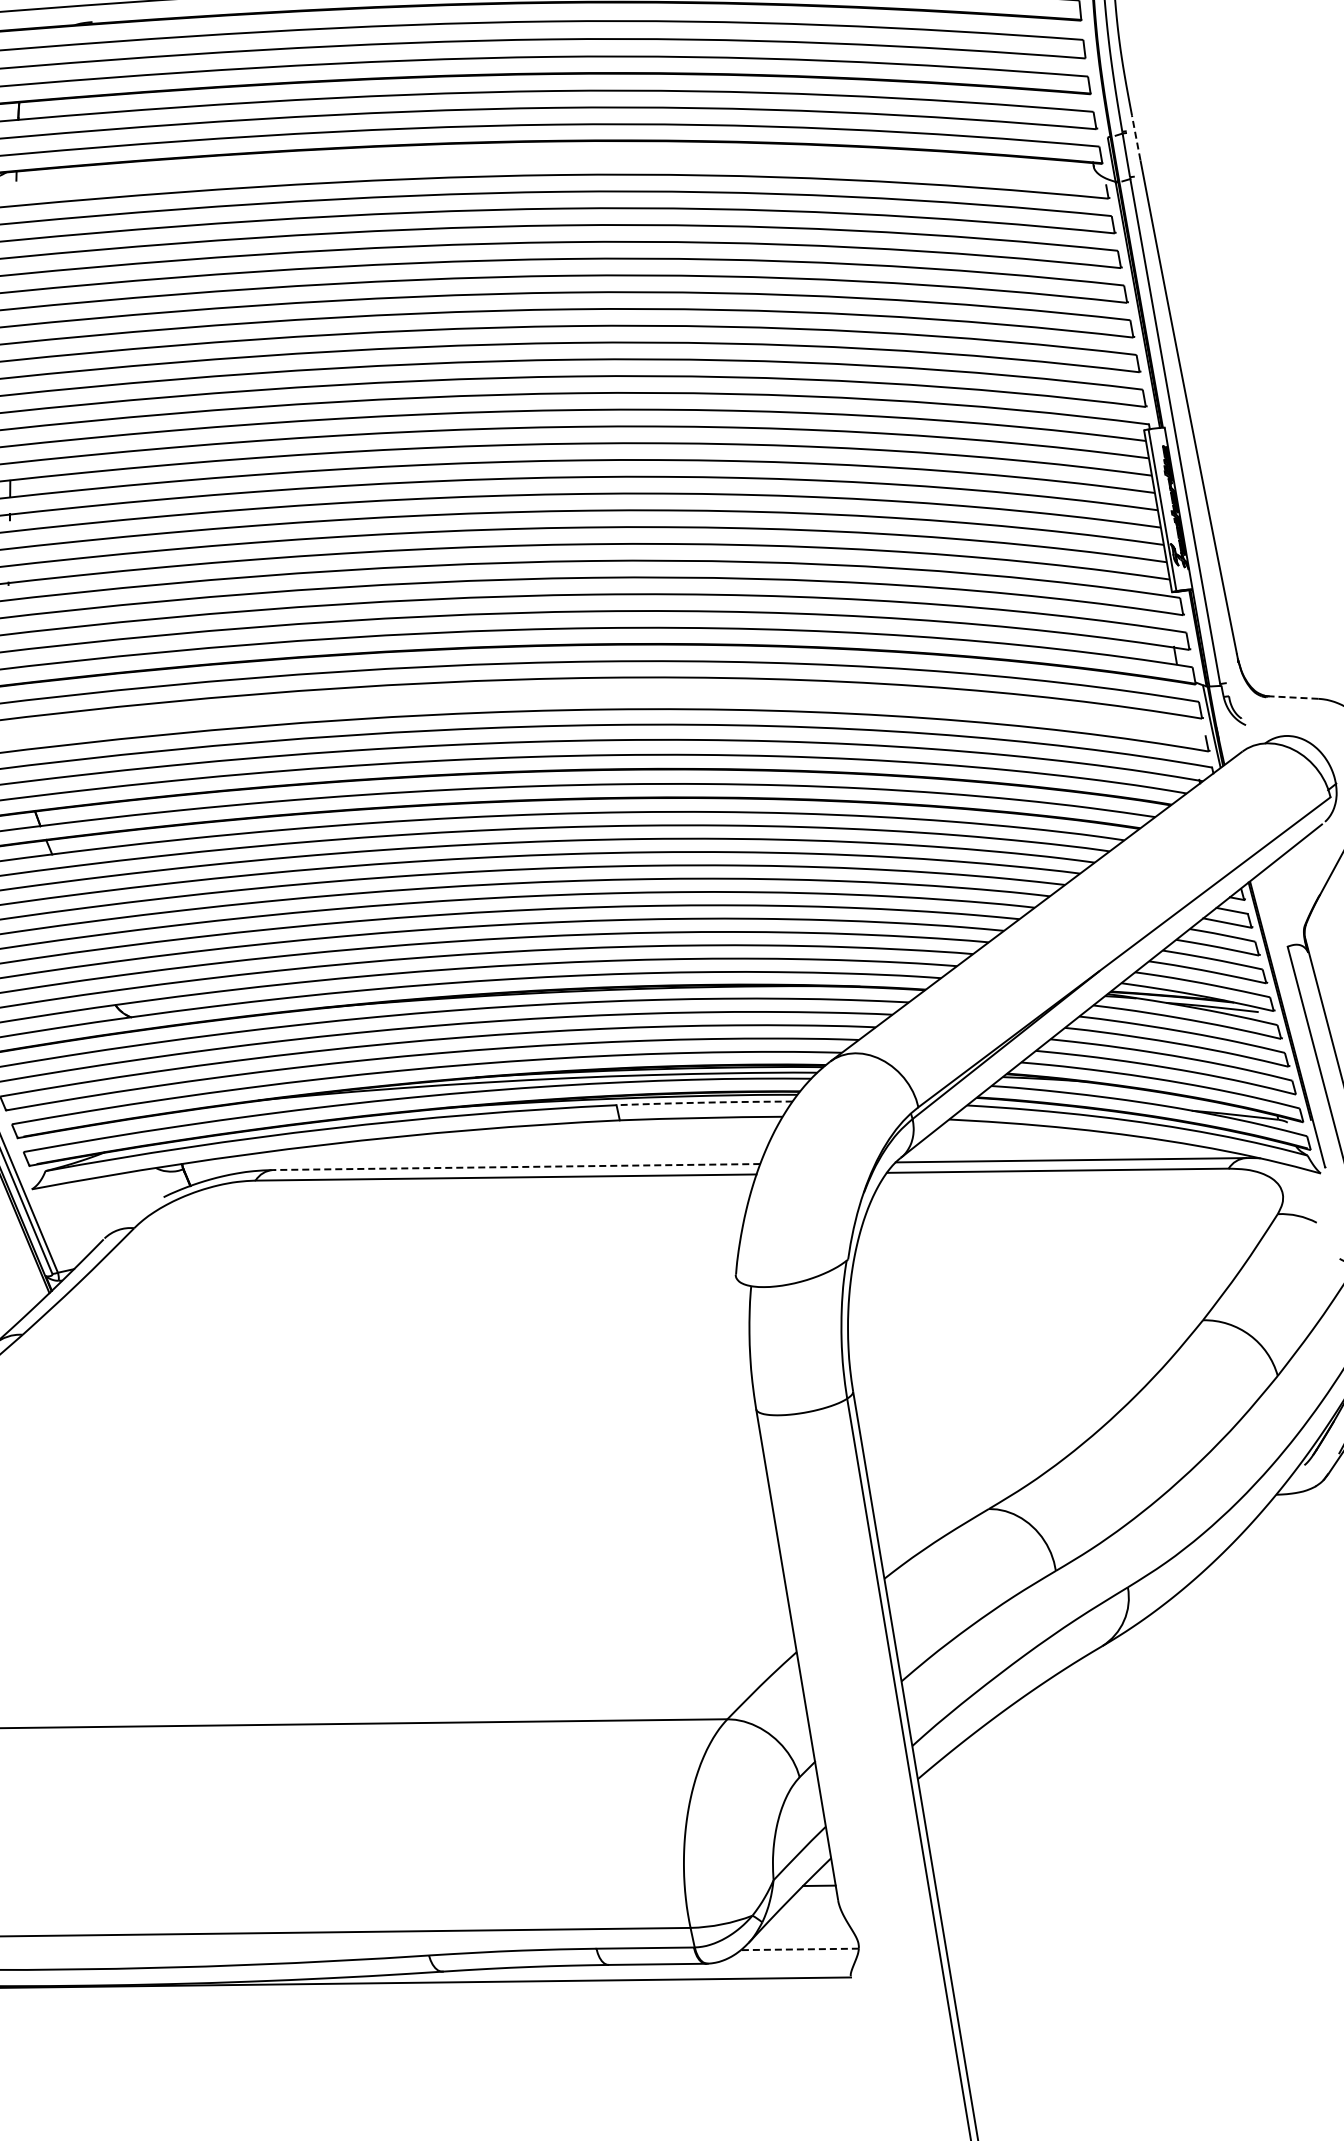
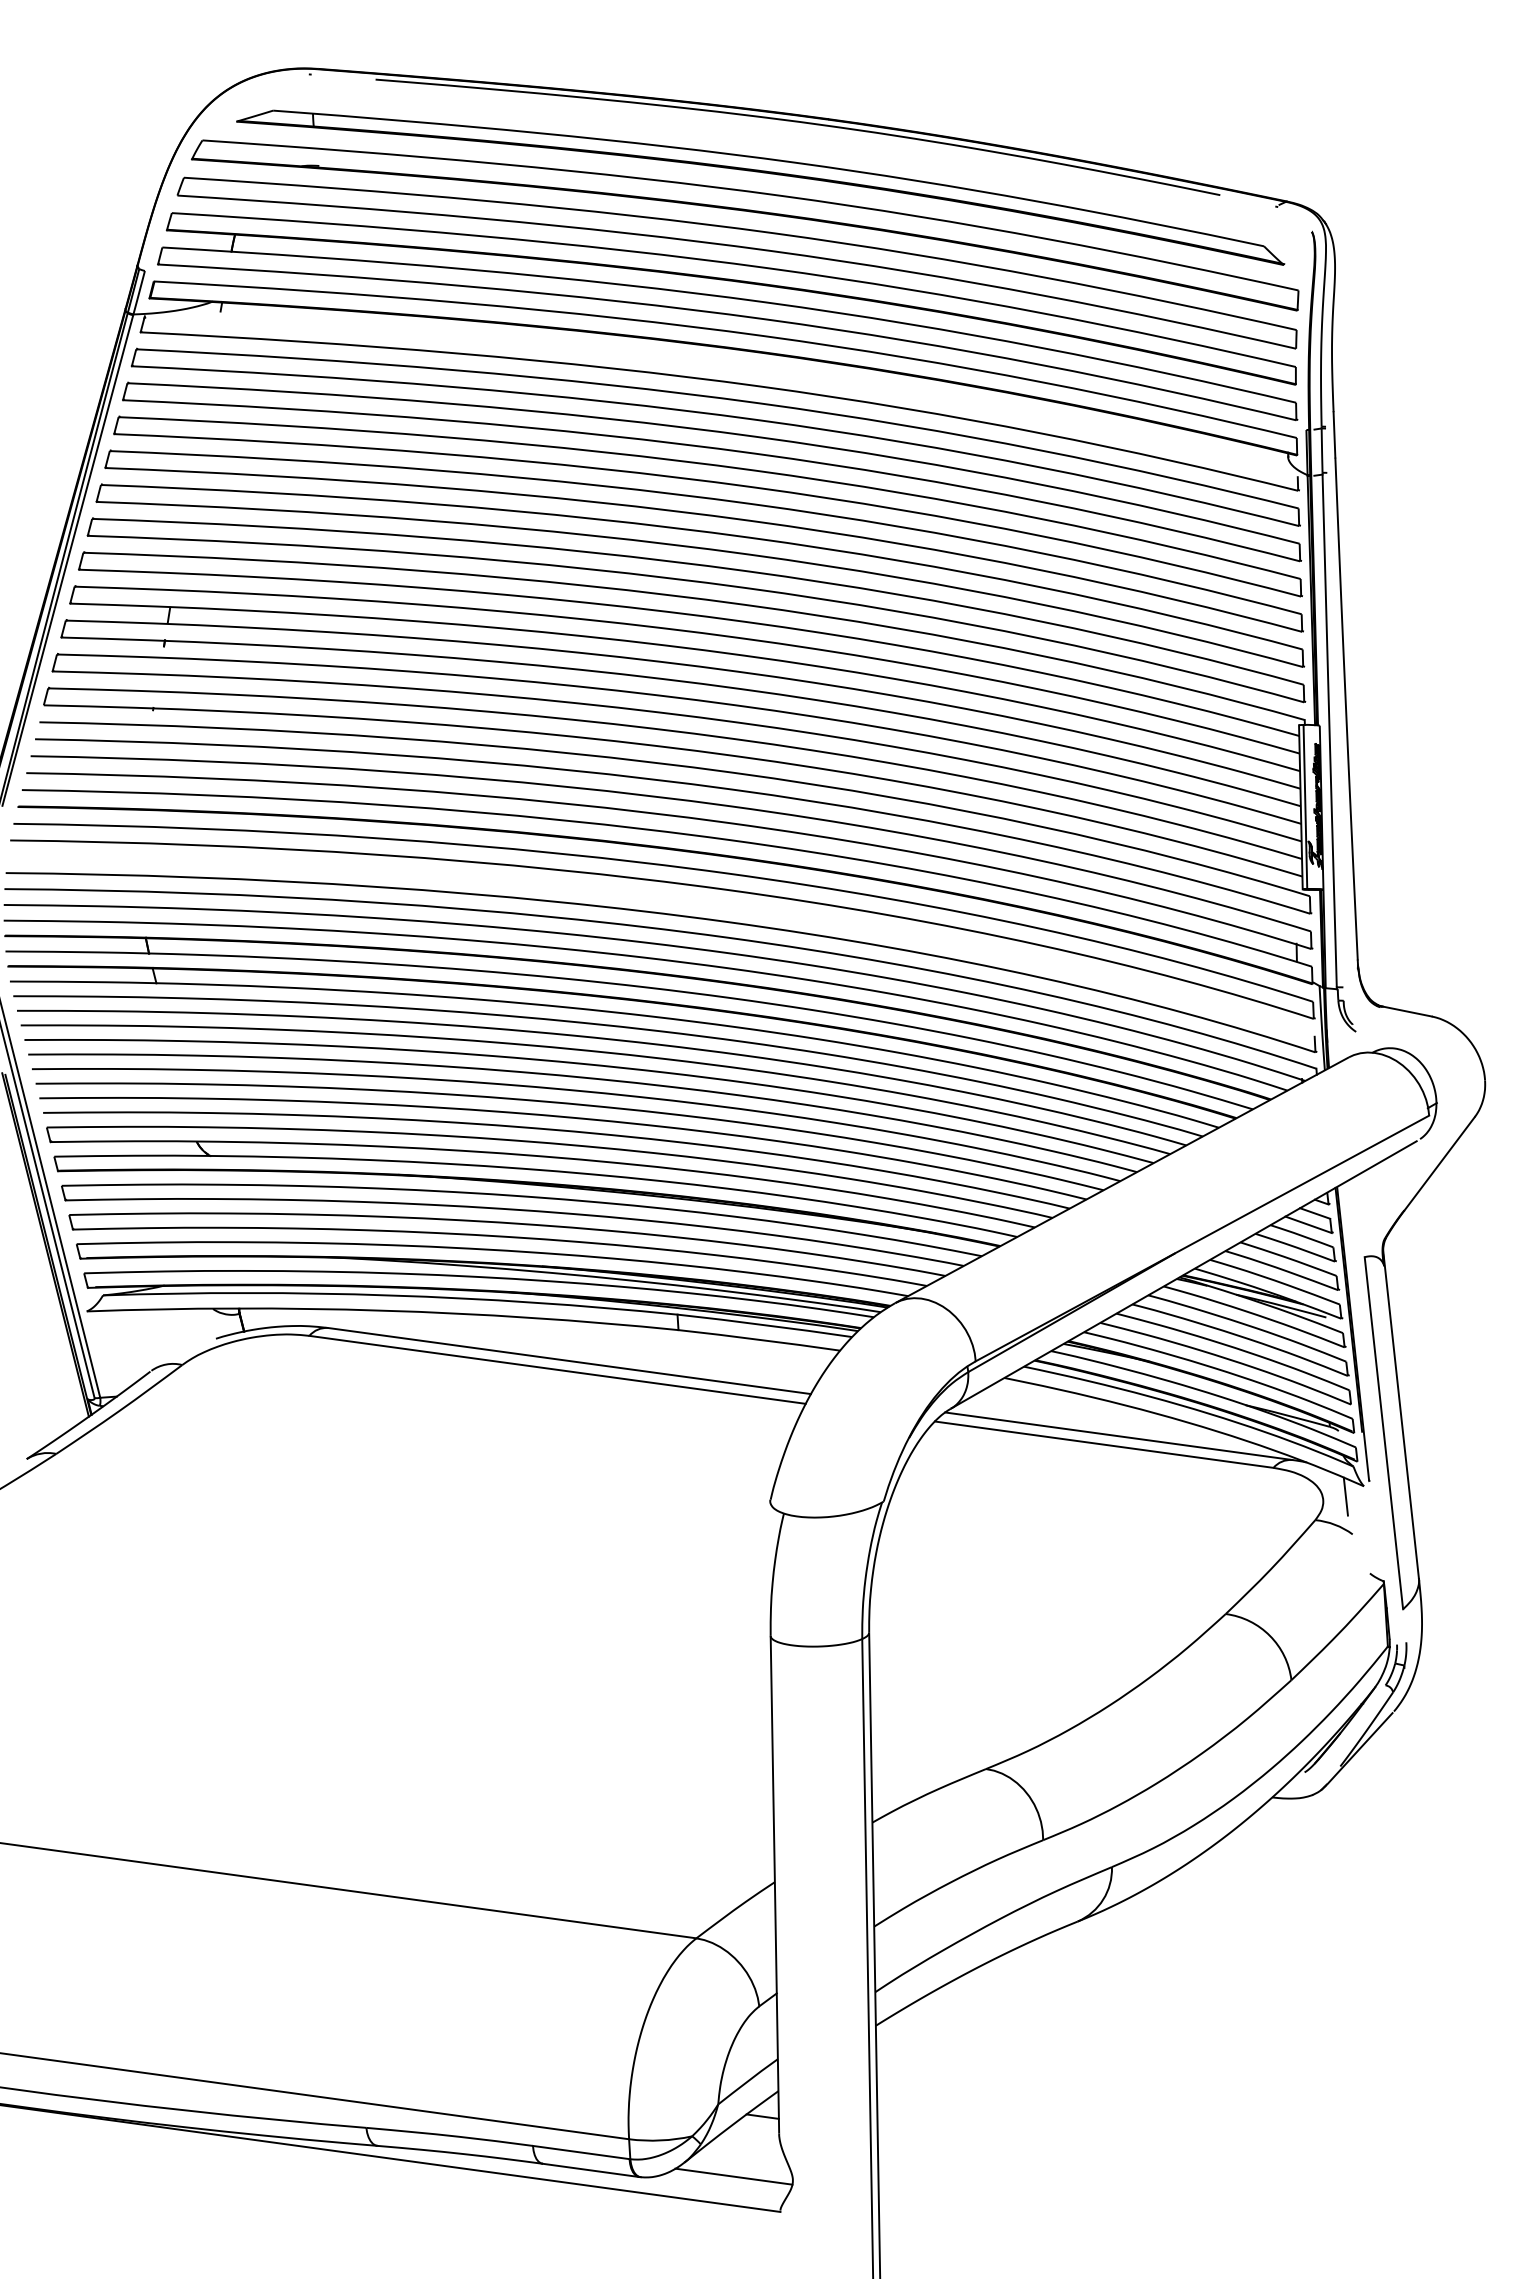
line: (1136, 137) -> (1334, 434), dashed -> solid
line: (1293, 697) -> (1407, 1011), dashed -> solid
arc: (704, 1103) -> (764, 1325), dashed -> solid
line: (516, 1167) -> (569, 1361), dashed -> solid
line: (1304, 1186) -> (1345, 1496), added
line: (799, 1949) -> (733, 2176), dashed -> solid

